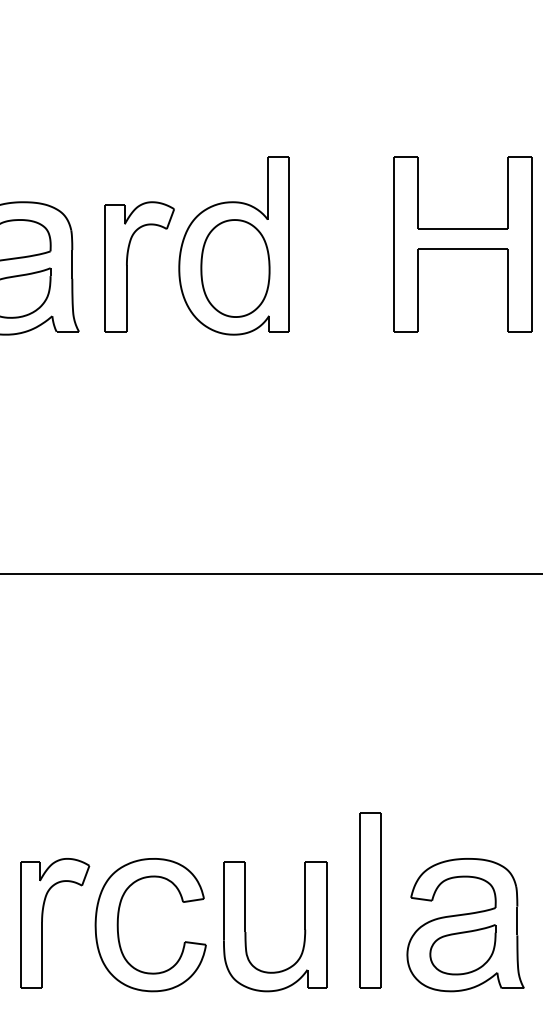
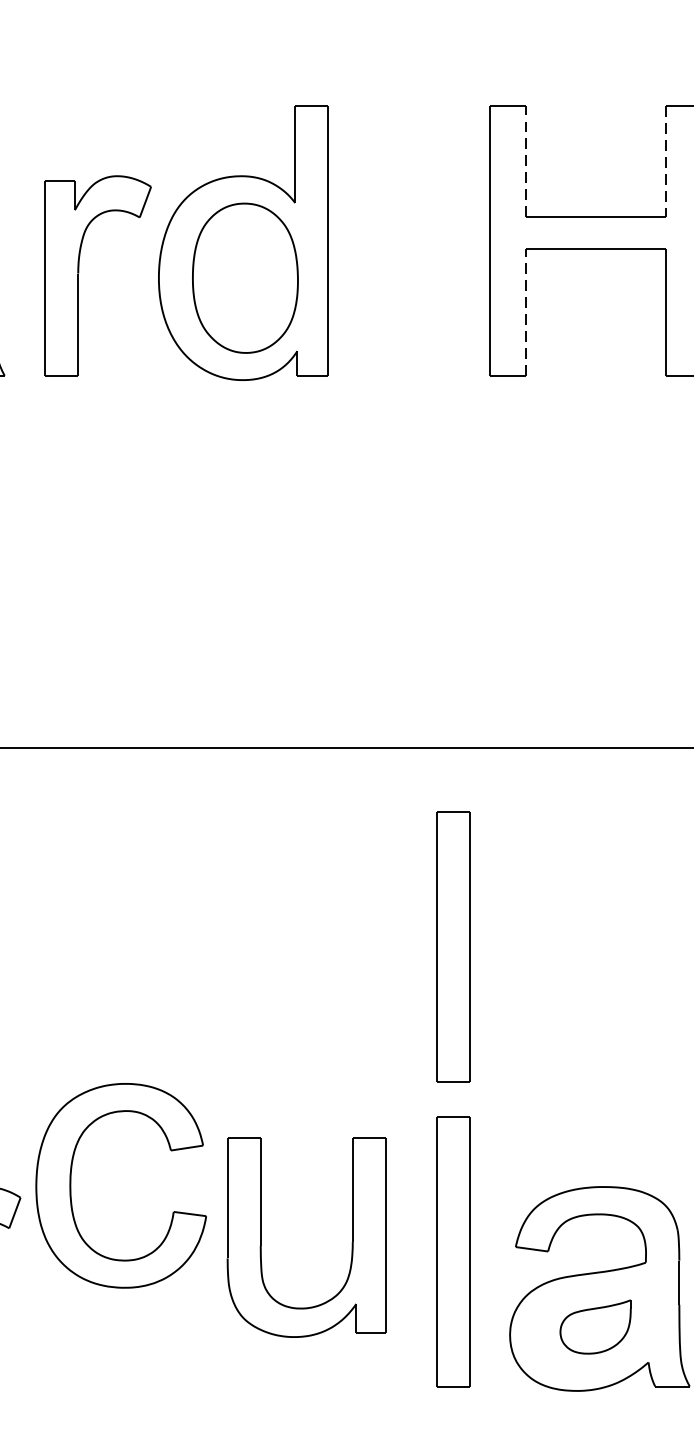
line: (417, 192) -> (525, 161), solid -> dashed
line: (508, 192) -> (665, 161), solid -> dashed
line: (417, 290) -> (525, 312), solid -> dashed
part: (370, 702) -> (453, 946), added
part: (118, 925) -> (71, 1186), moved
part: (304, 926) -> (351, 1237), moved
part: (462, 949) -> (594, 1326), size x0.7

